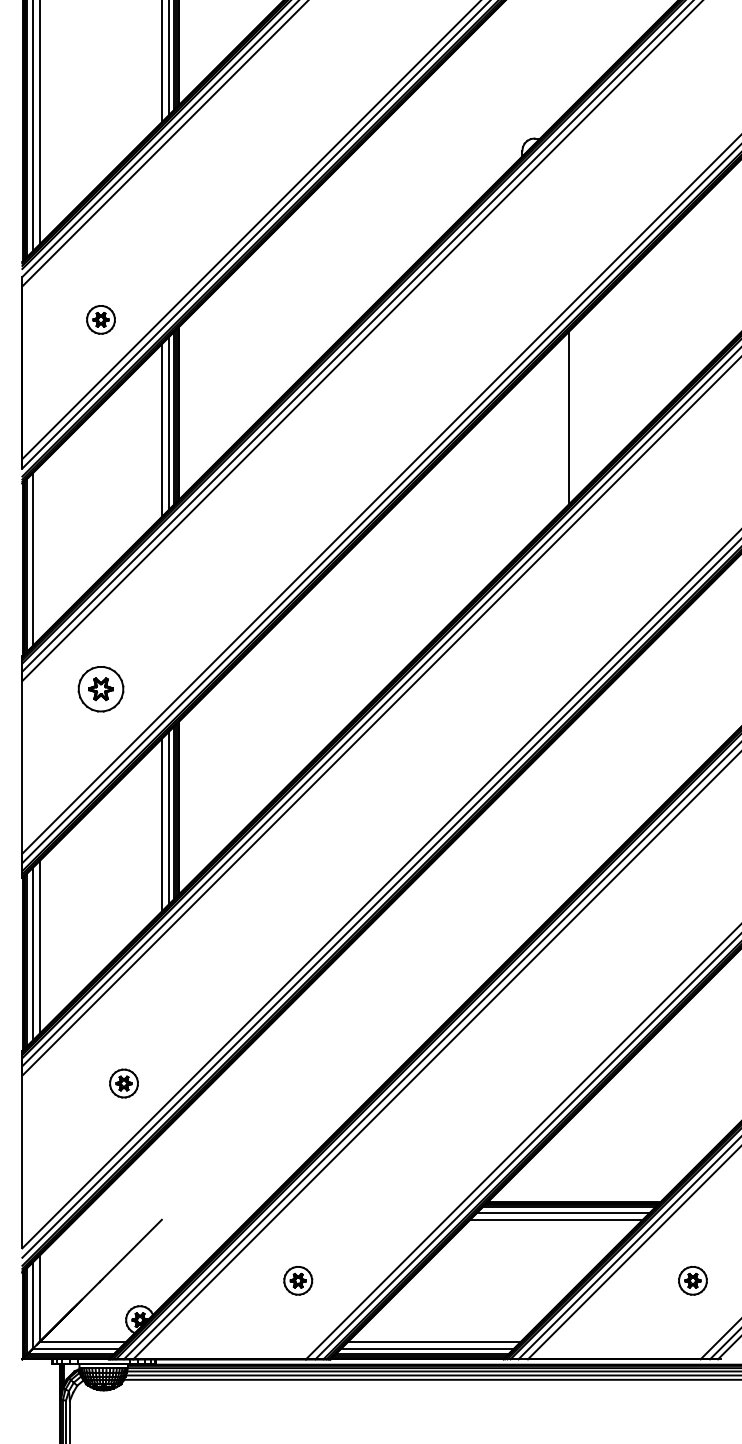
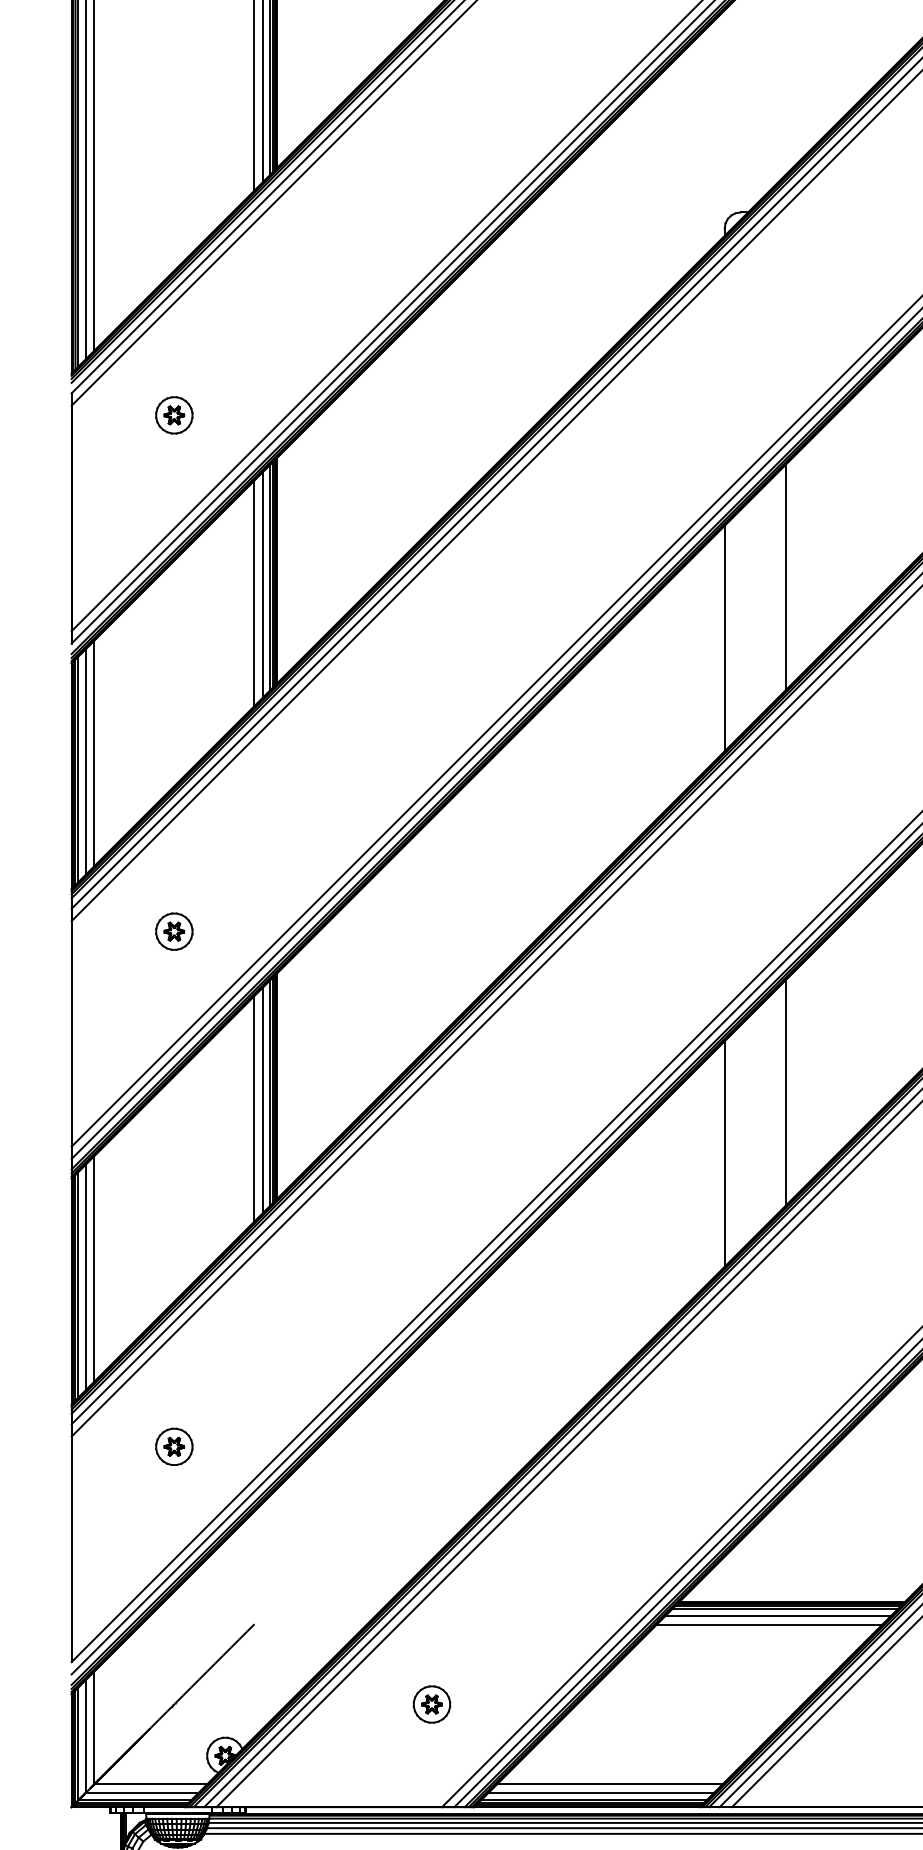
part: (100, 319) -> (173, 414), moved
line: (522, 464) -> (724, 638), added
line: (39, 552) -> (94, 753), added
part: (100, 688) -> (173, 930), size x0.62
line: (569, 811) -> (786, 1091), added
line: (522, 859) -> (724, 1154), added
part: (123, 1083) -> (173, 1446), moved

